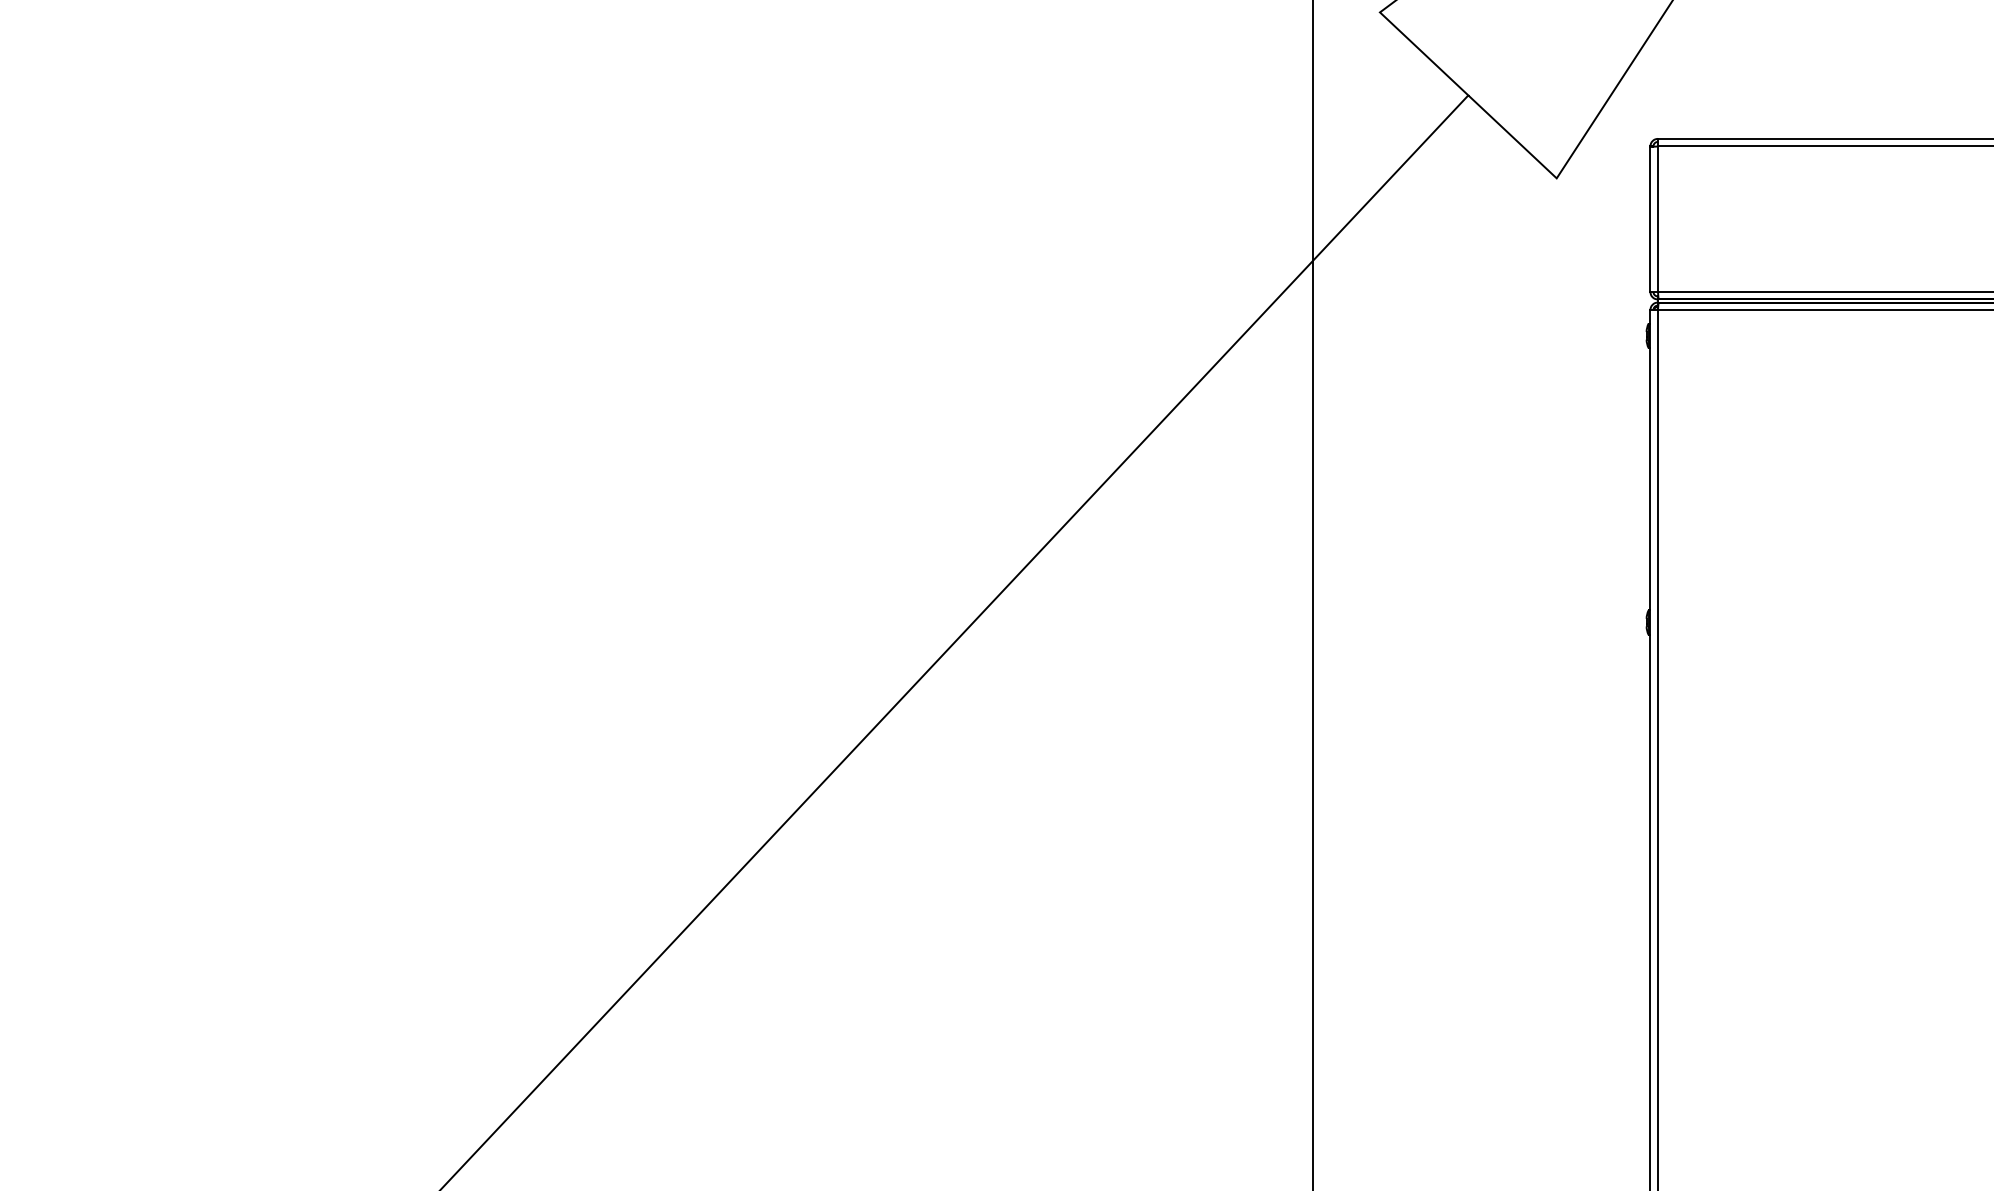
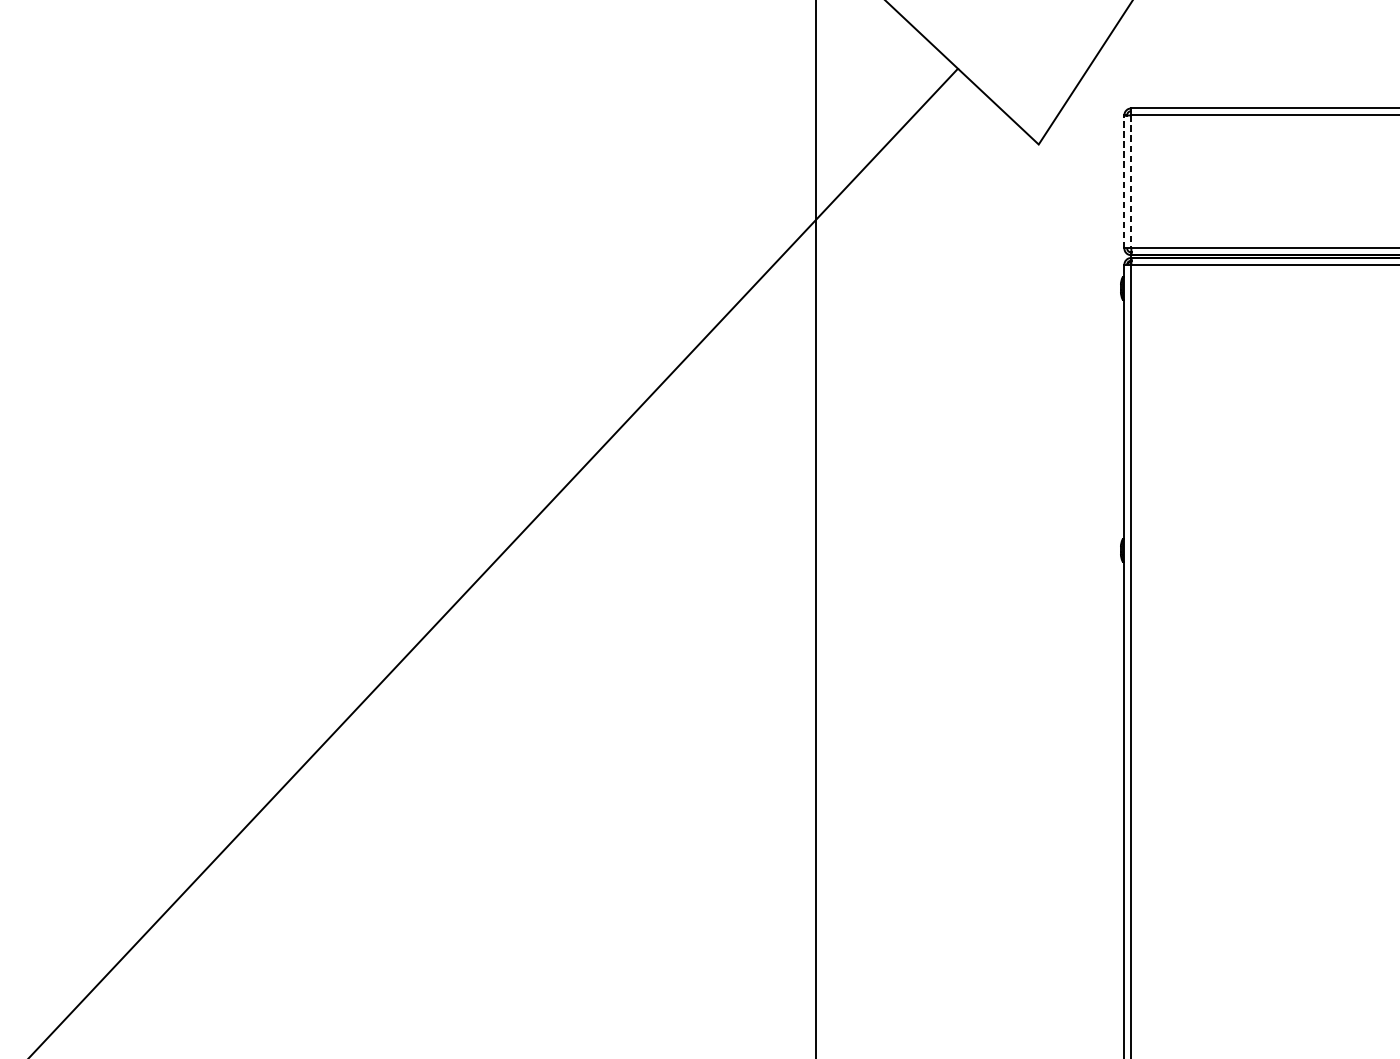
line: (1650, 219) -> (1124, 182), solid -> dashed
line: (1658, 219) -> (1131, 182), solid -> dashed

